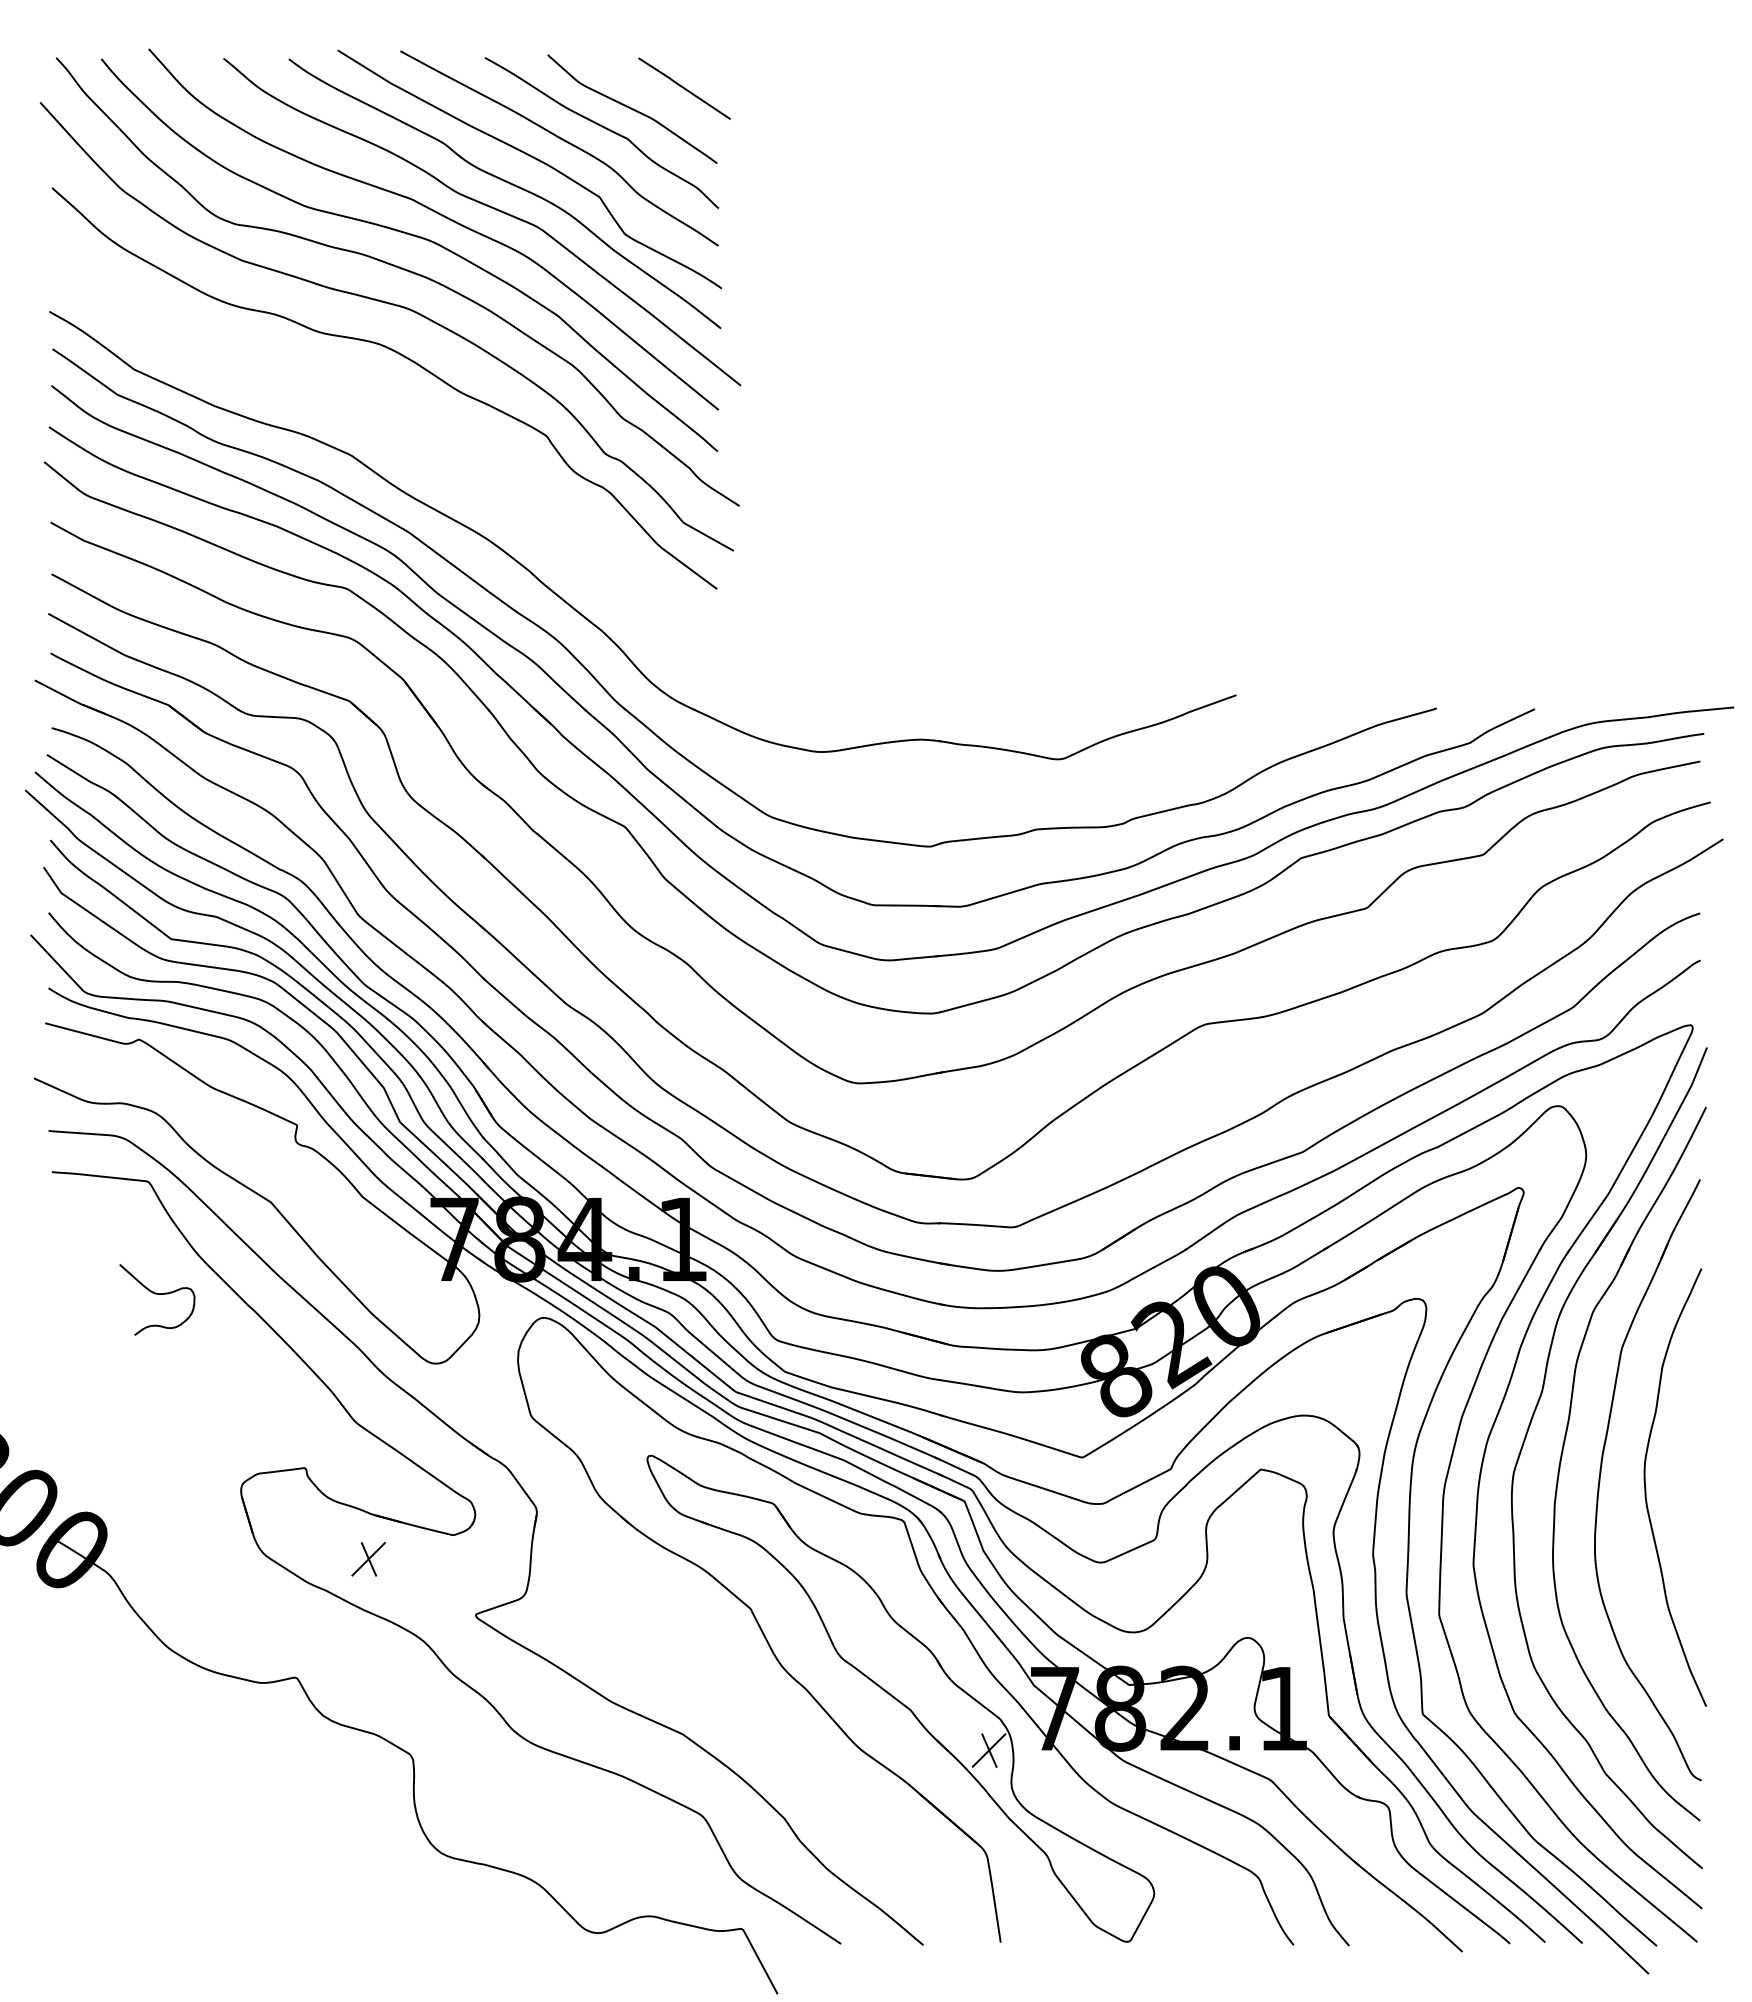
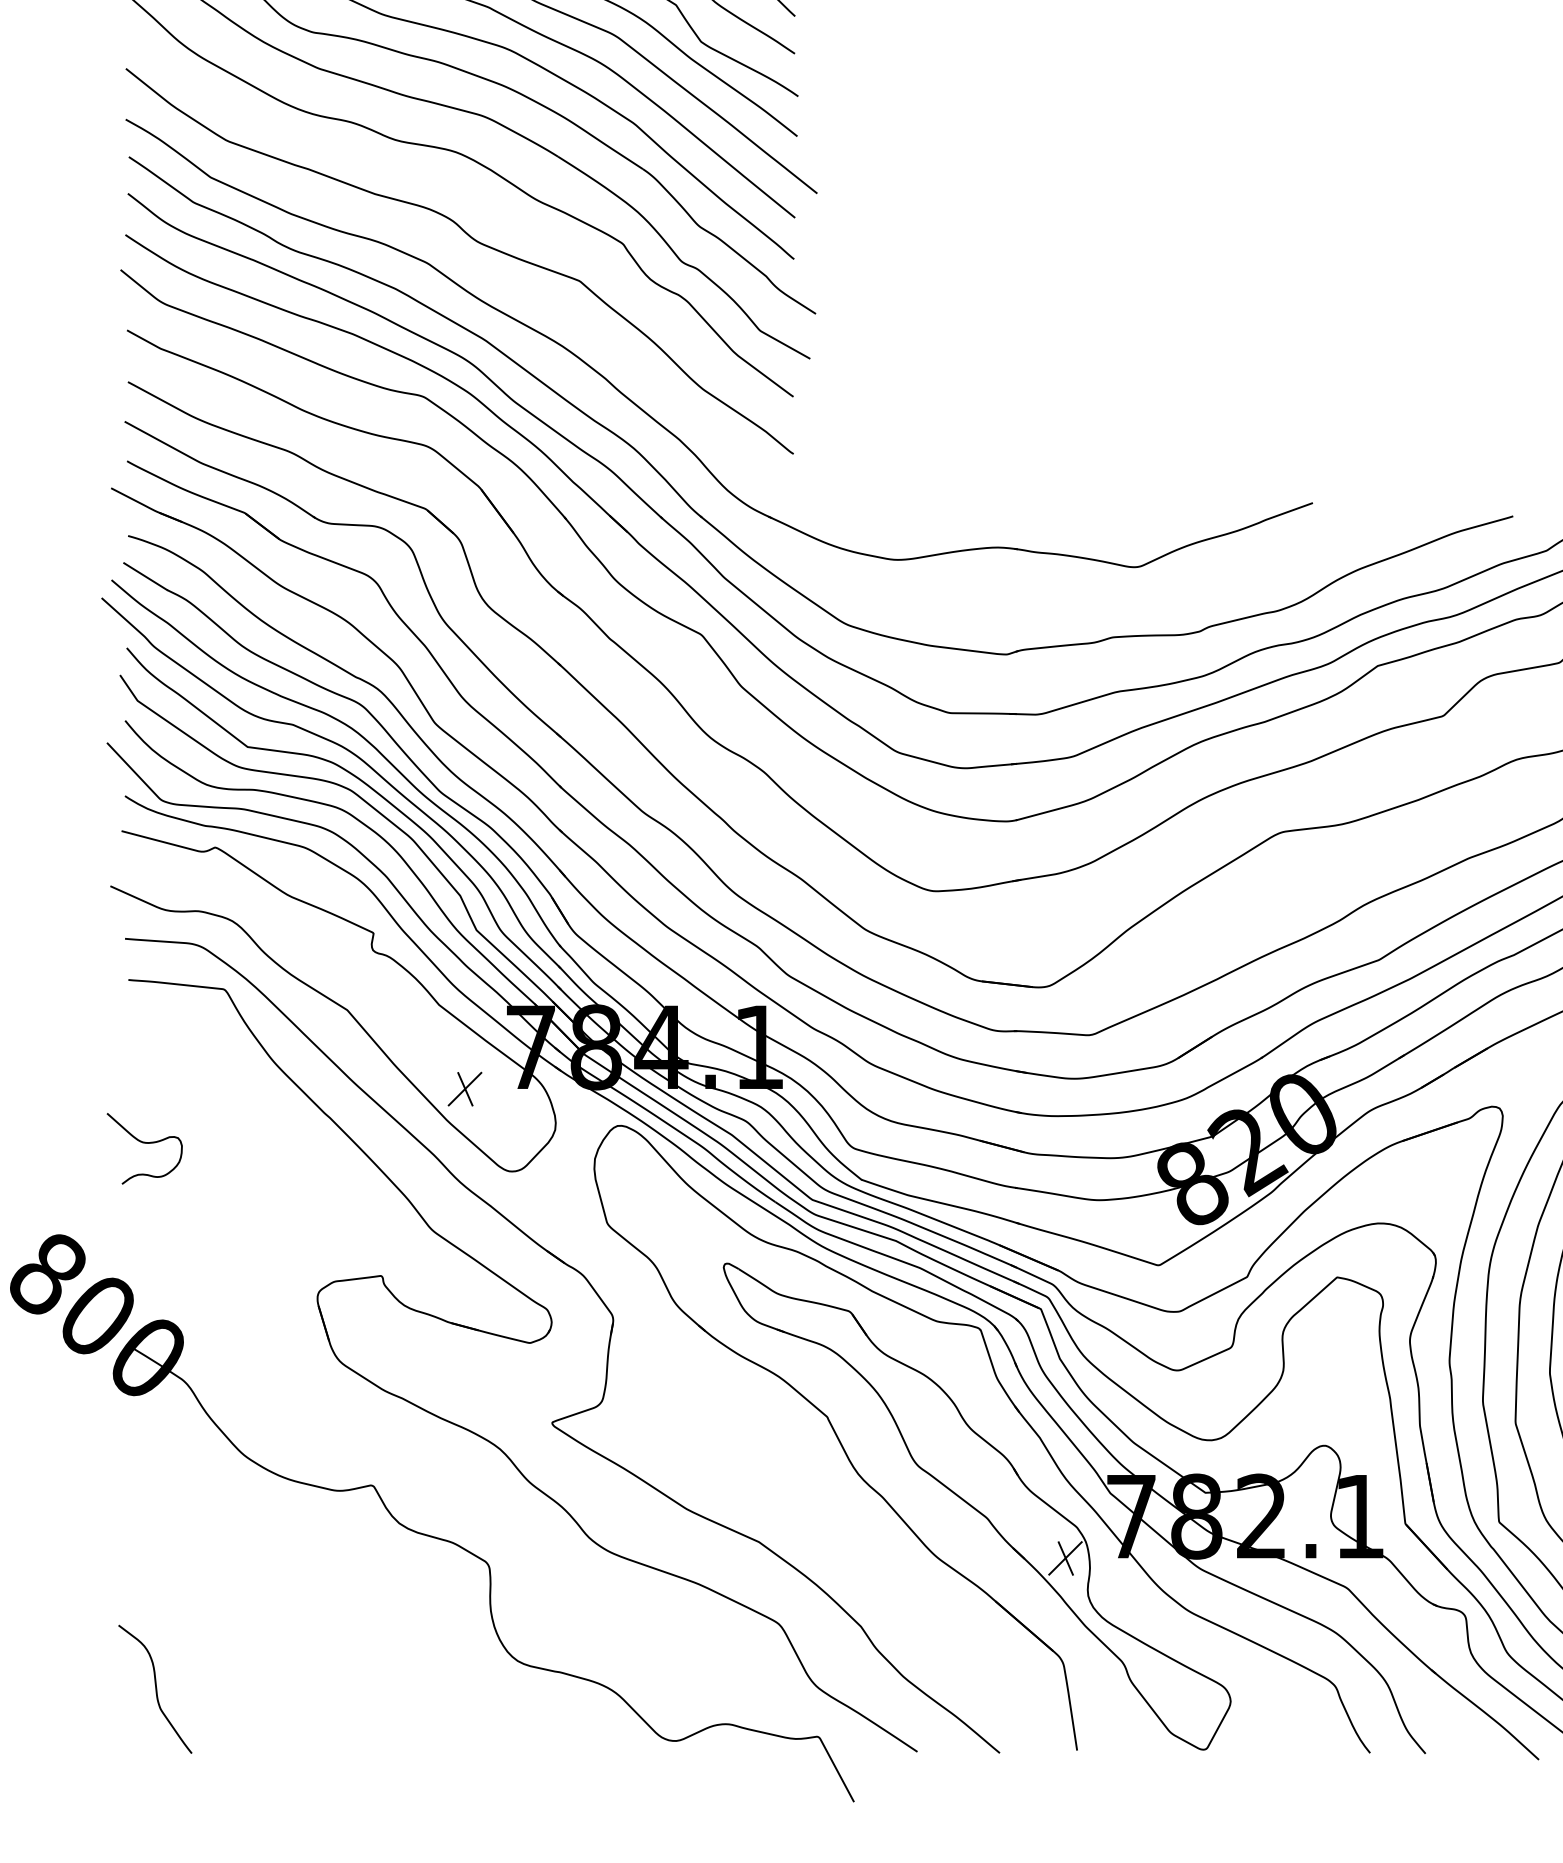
curve: (398, 433) -> (474, 241), added
curve: (157, 1294) -> (144, 1143), moved
part: (368, 1559) -> (464, 1089), moved
curve: (78, 1880) -> (154, 1688), added

